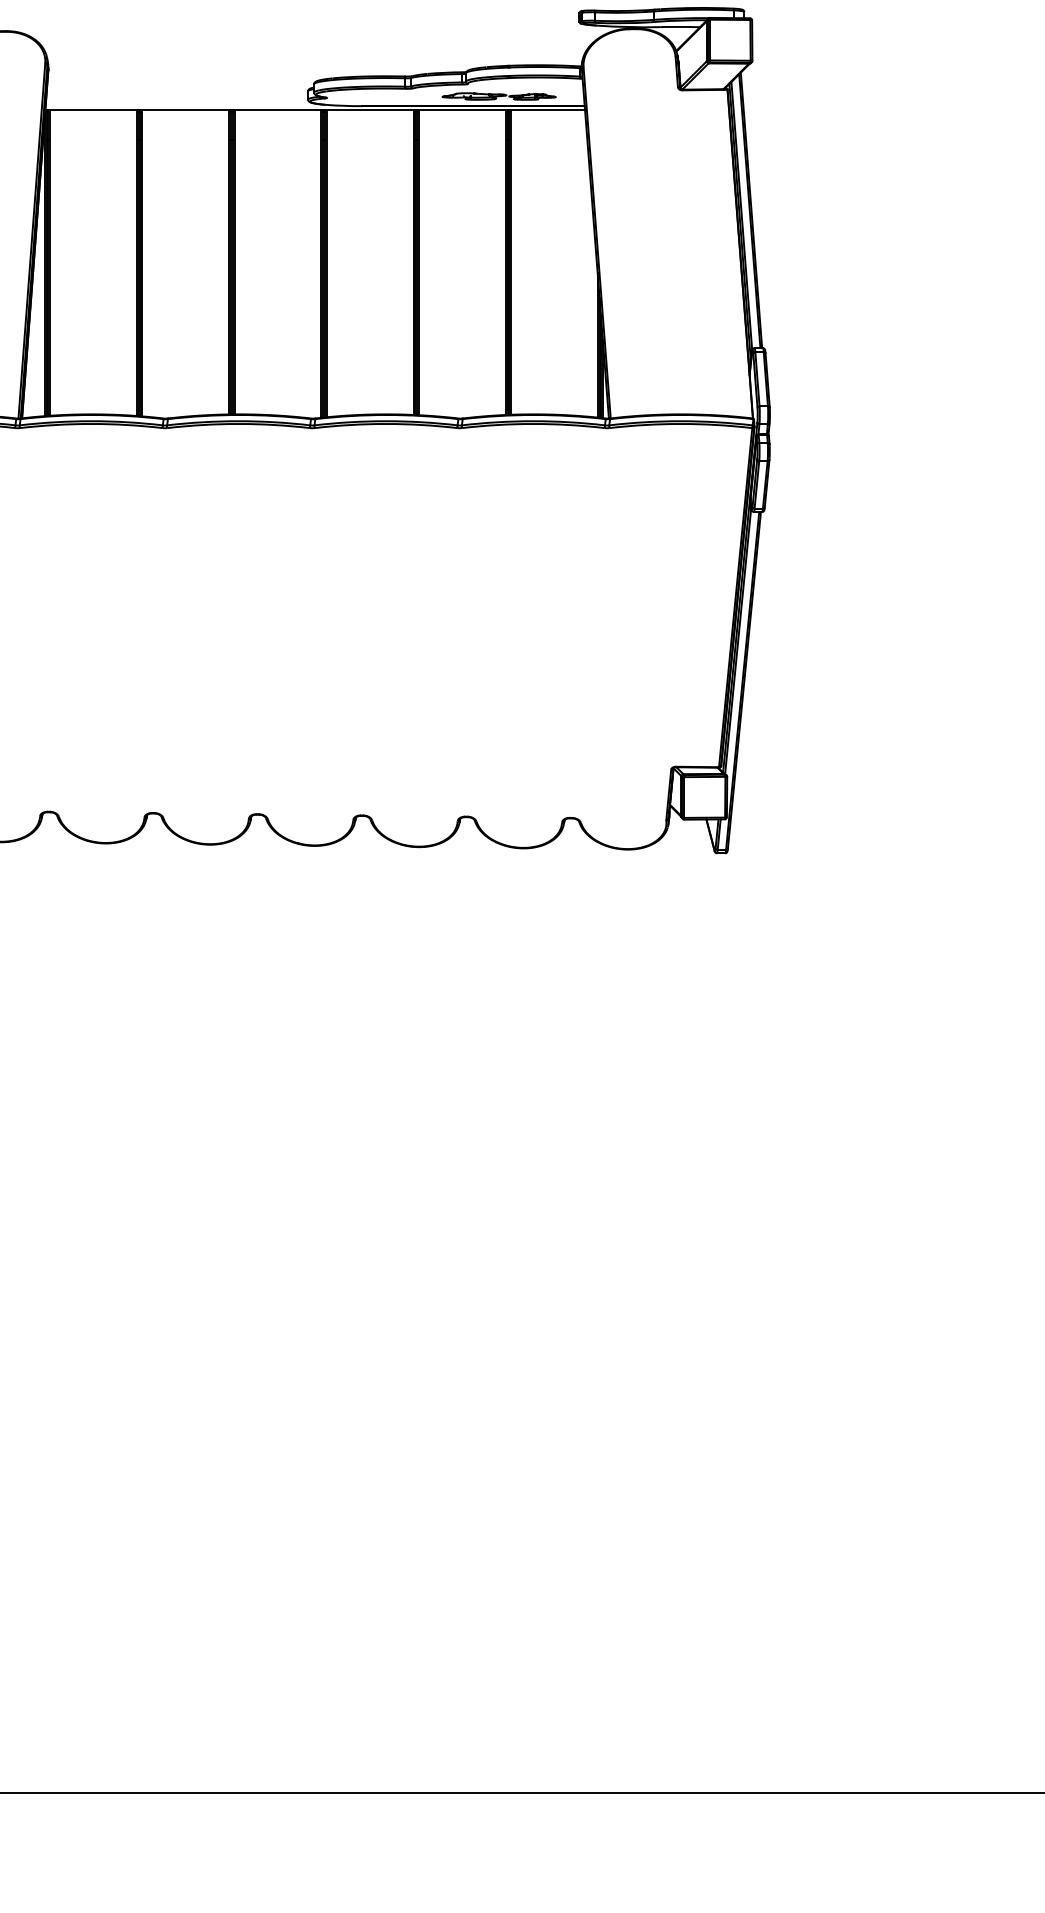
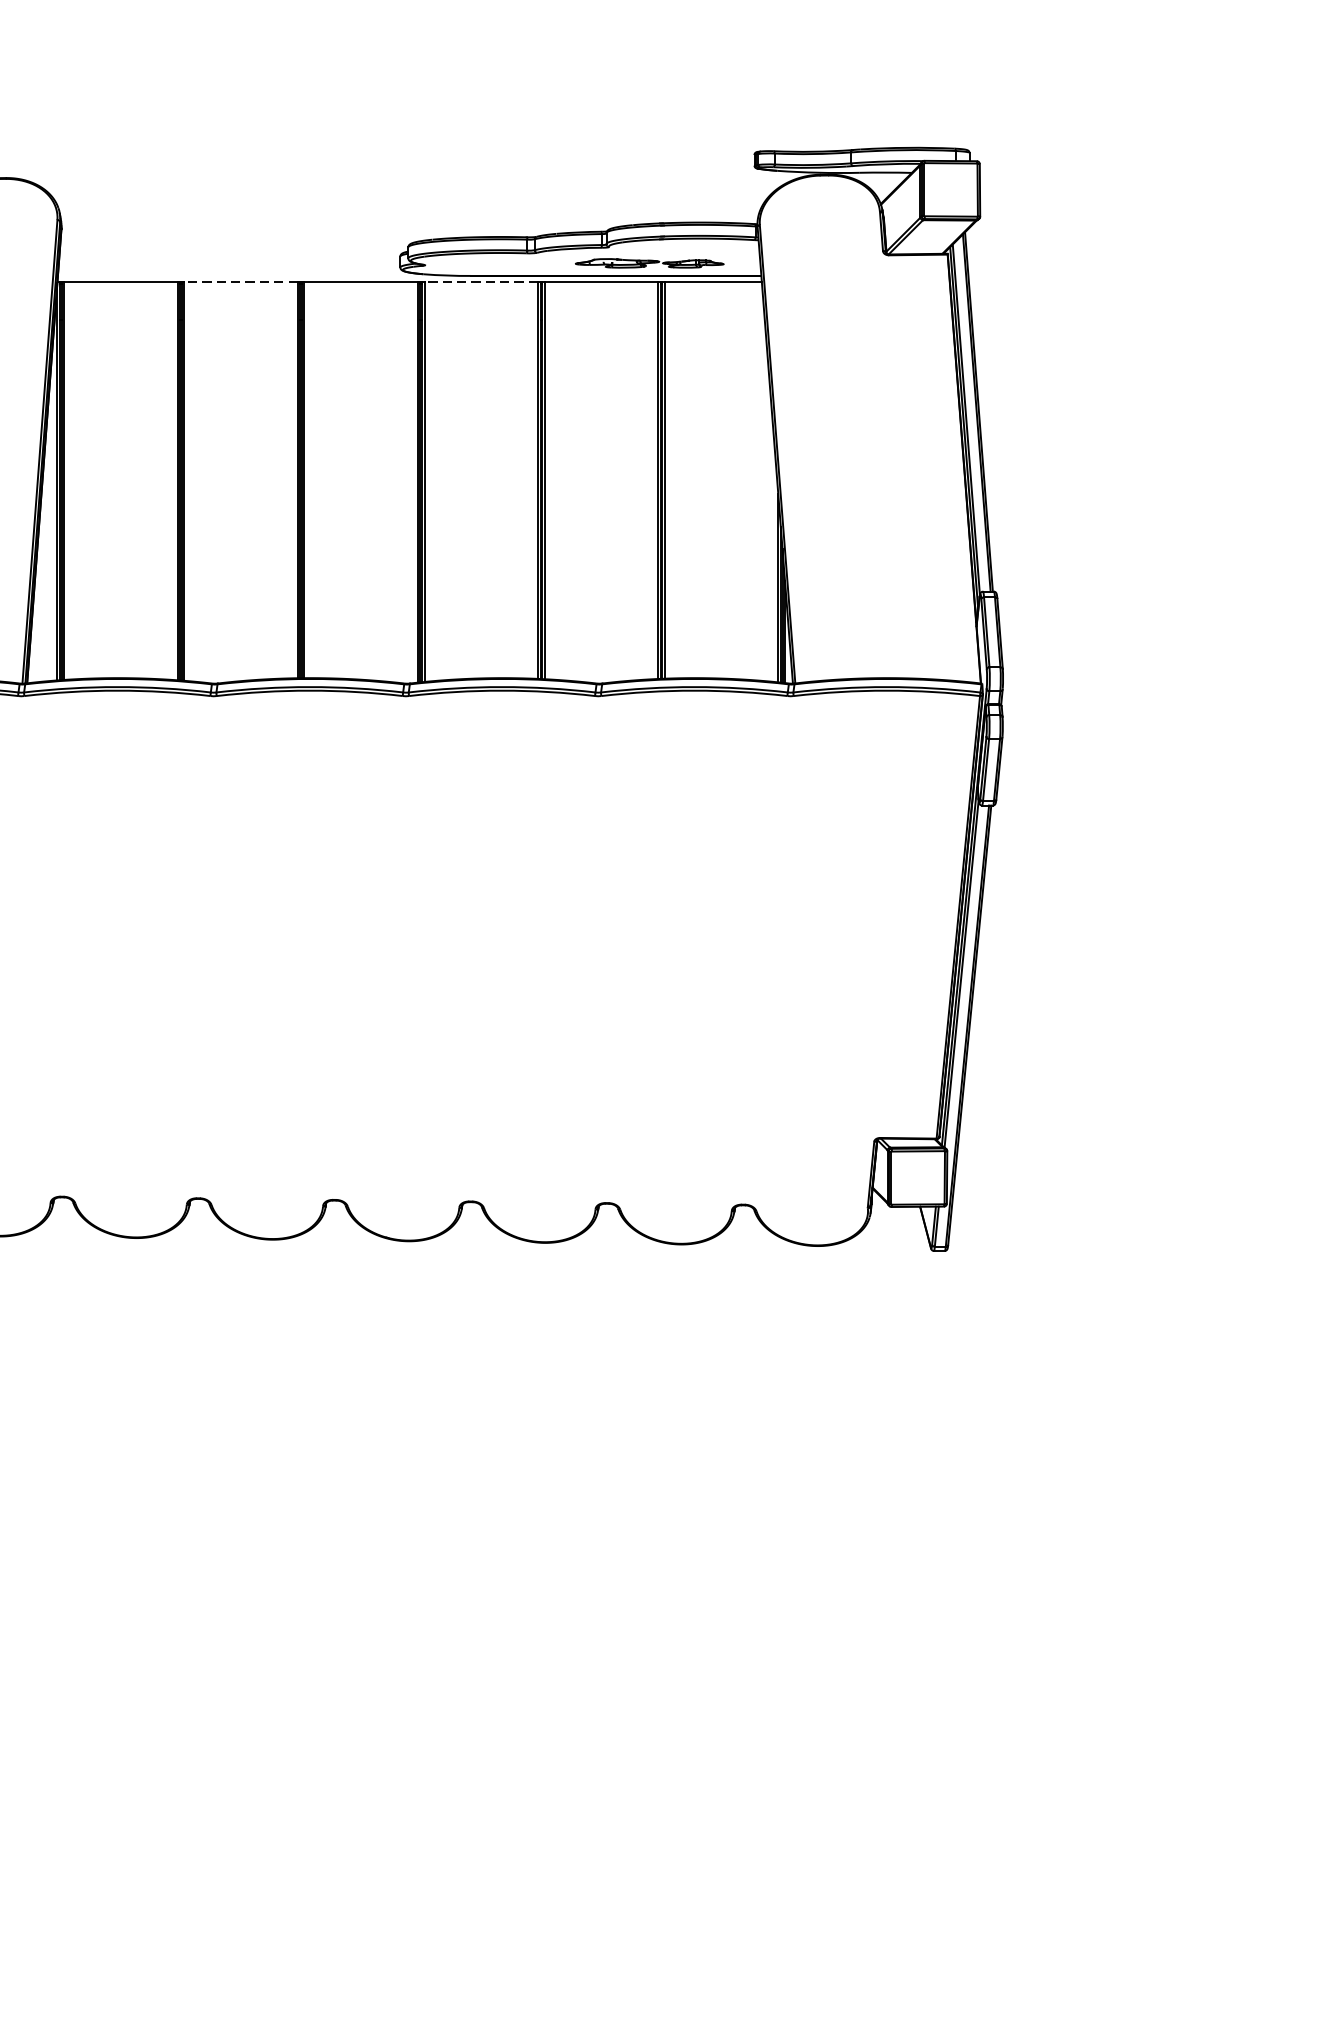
line: (185, 110) -> (240, 281), solid -> dashed
line: (369, 110) -> (480, 281), solid -> dashed

